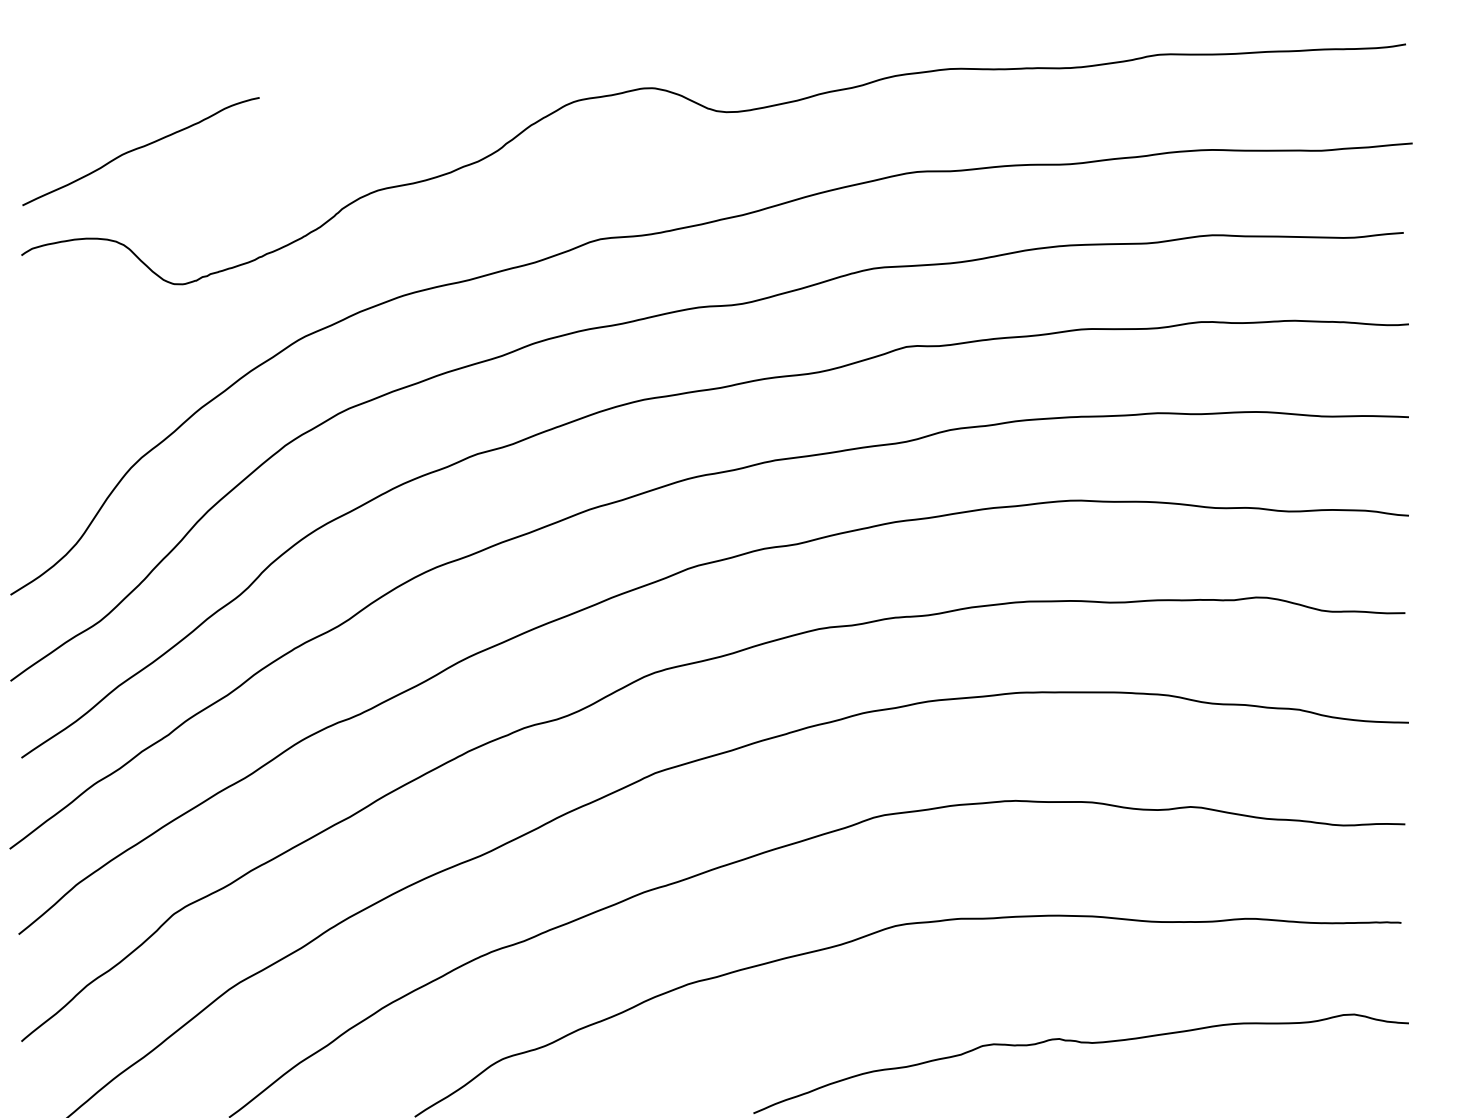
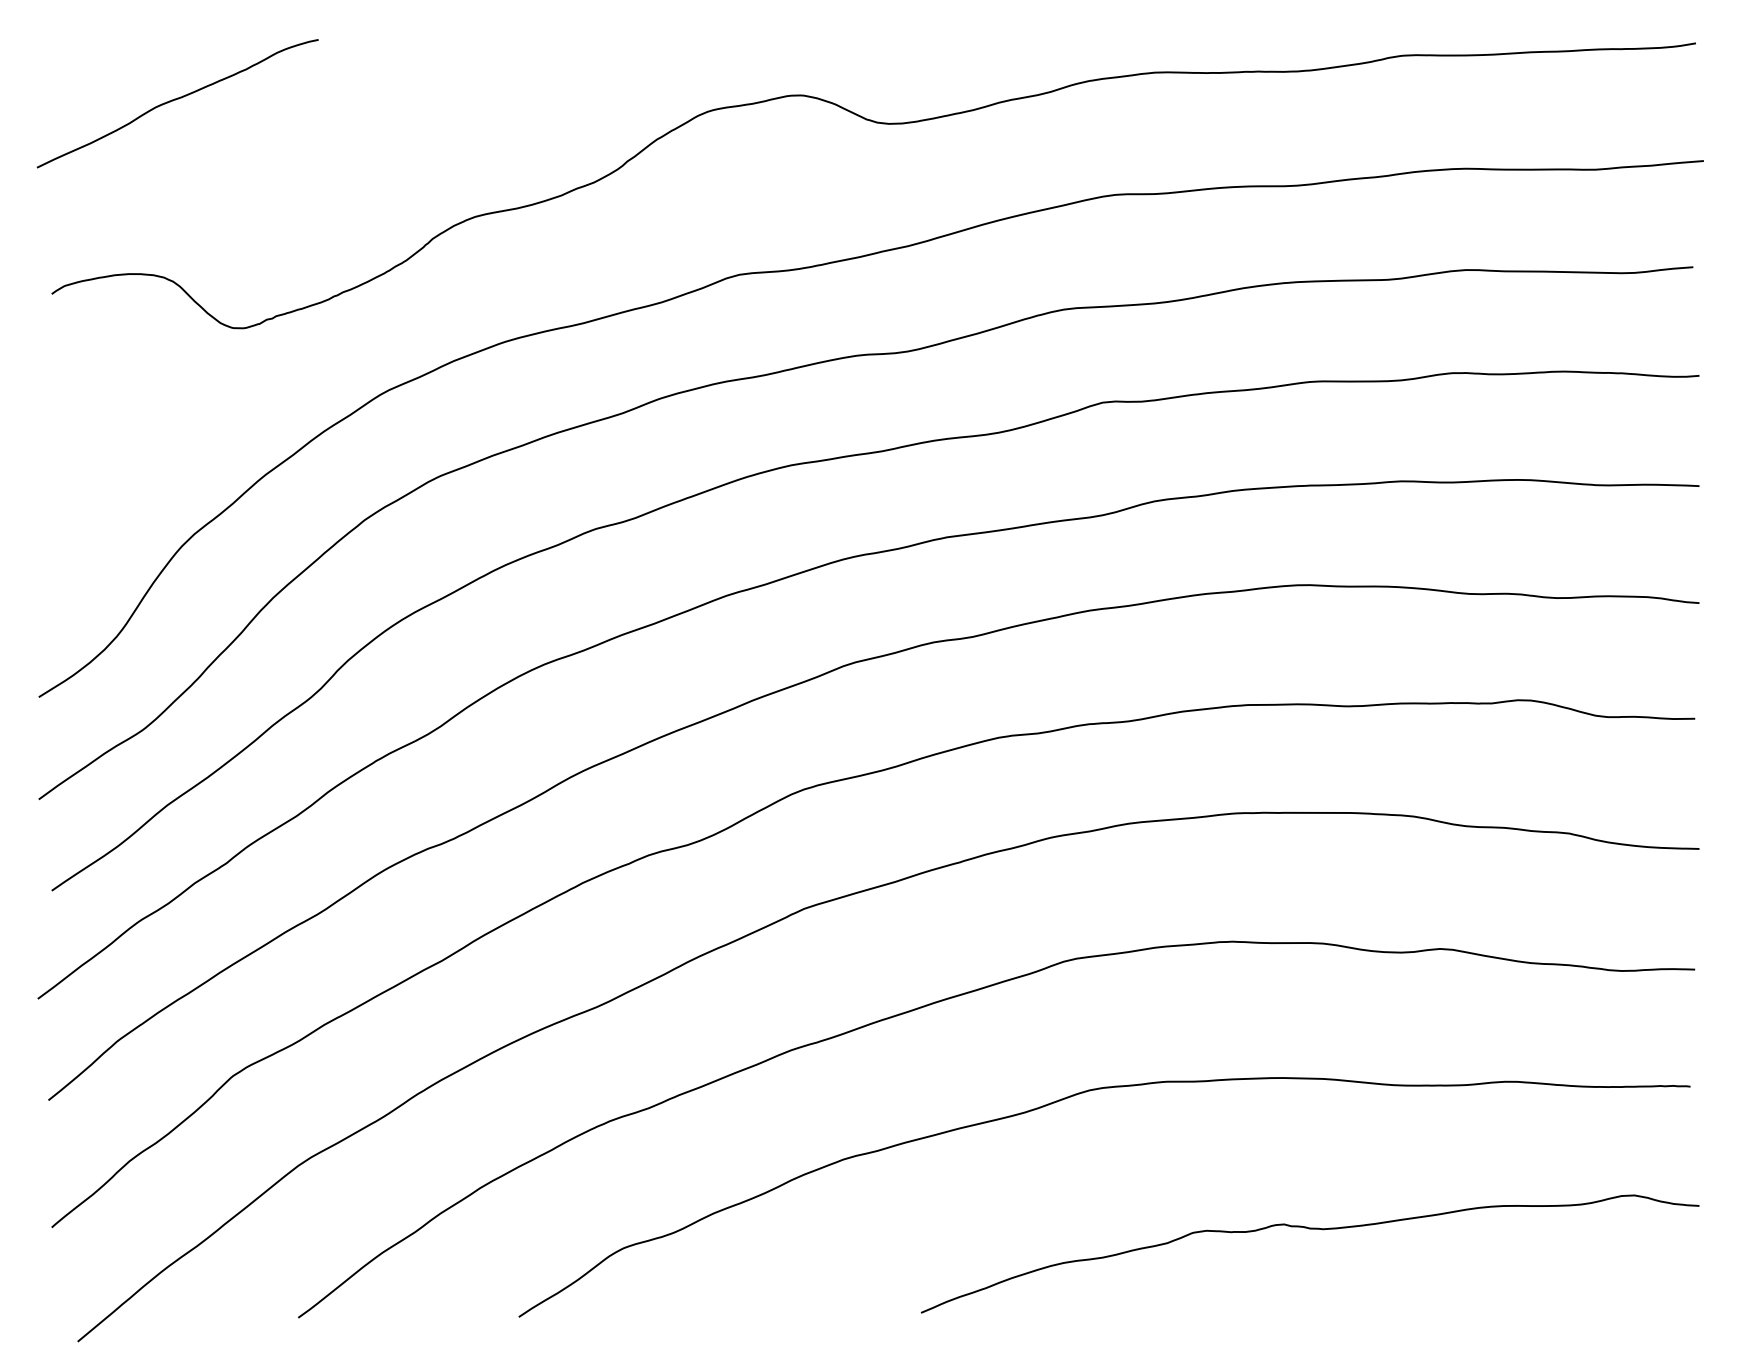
curve: (139, 148) -> (175, 100), moved

